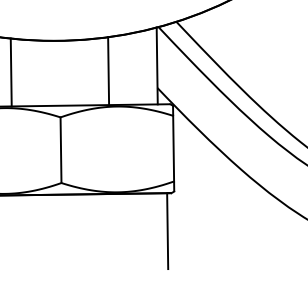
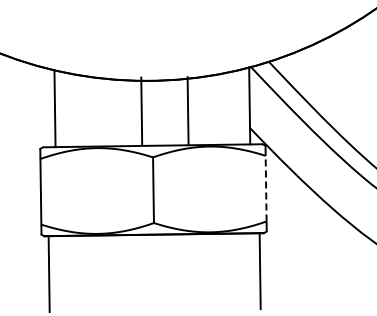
line: (108, 71) -> (187, 111), moved
line: (11, 72) -> (141, 111), moved
line: (174, 148) -> (266, 188), solid -> dashed

